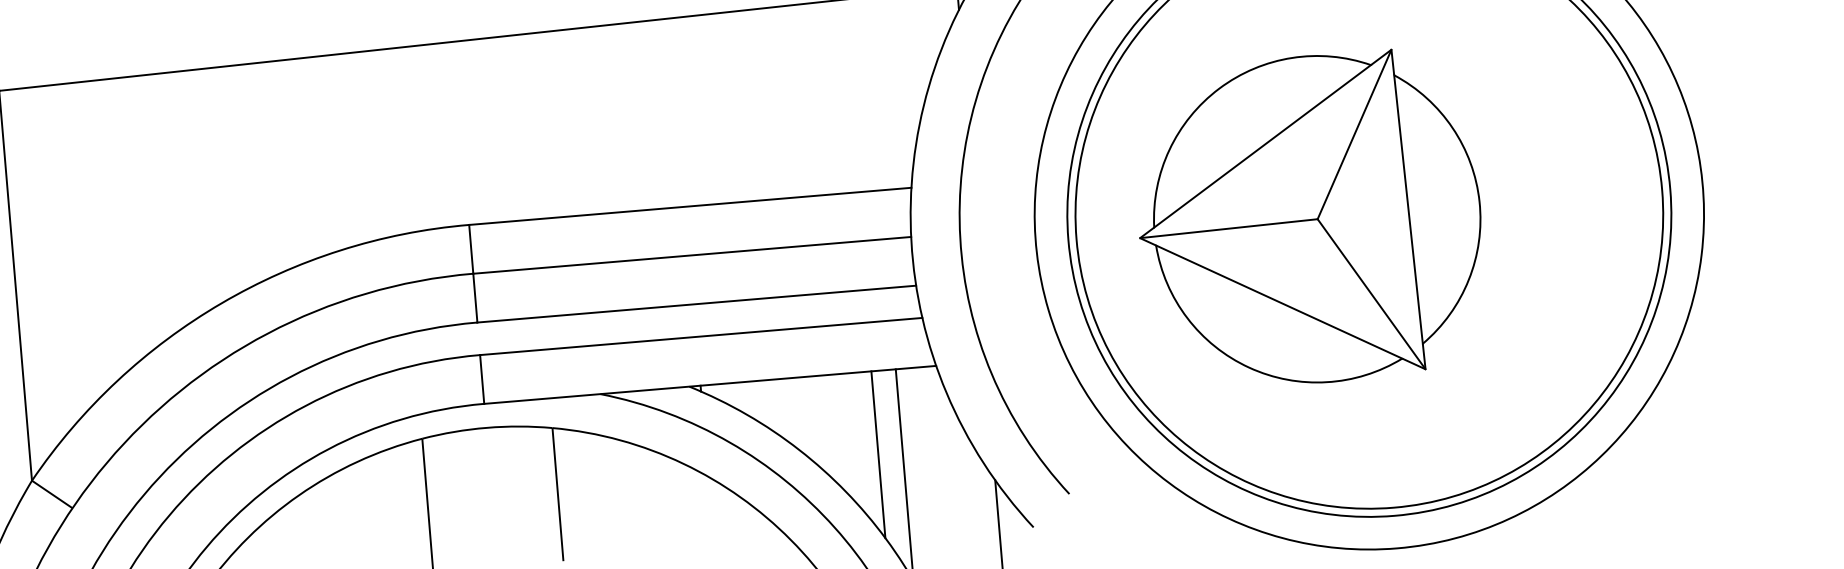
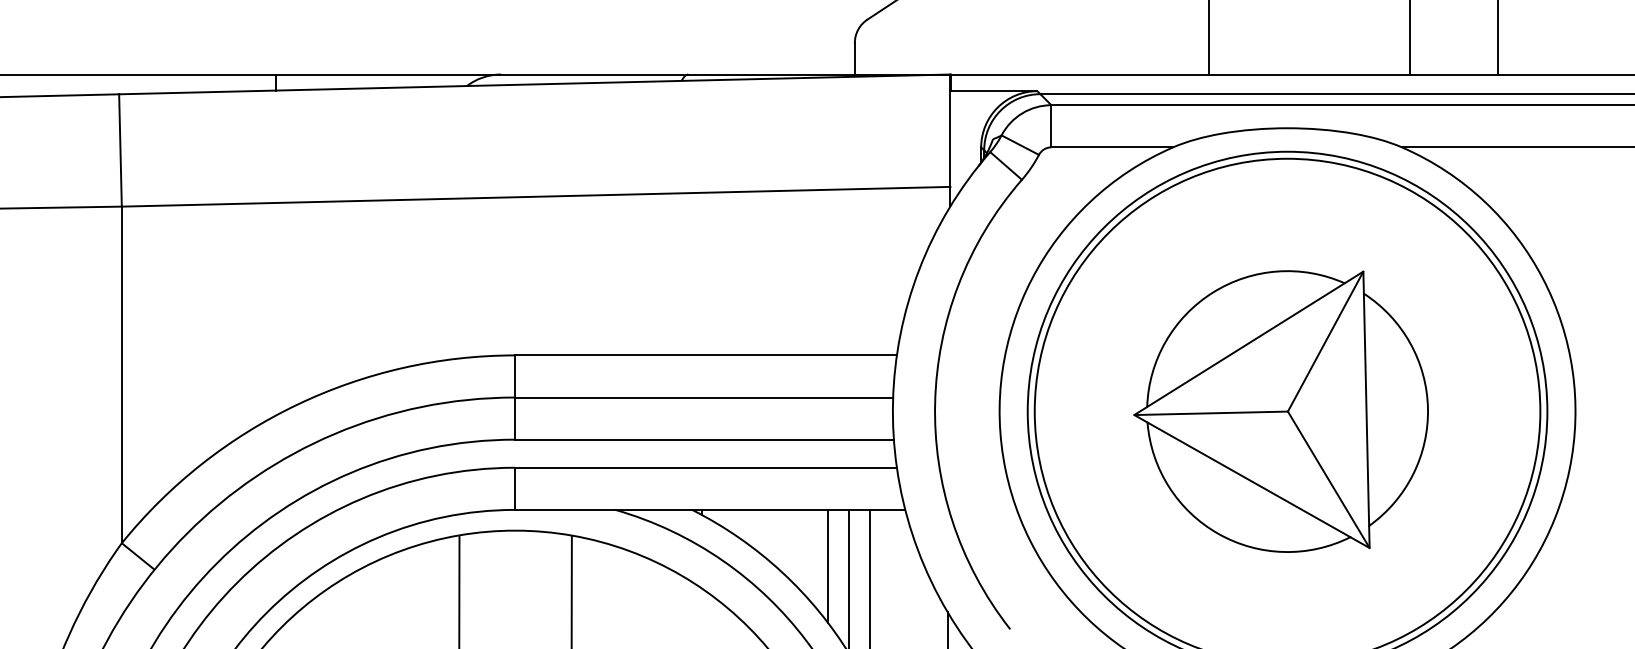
part: (1309, 219) -> (1280, 411), moved
line: (852, 438) -> (828, 566), added

